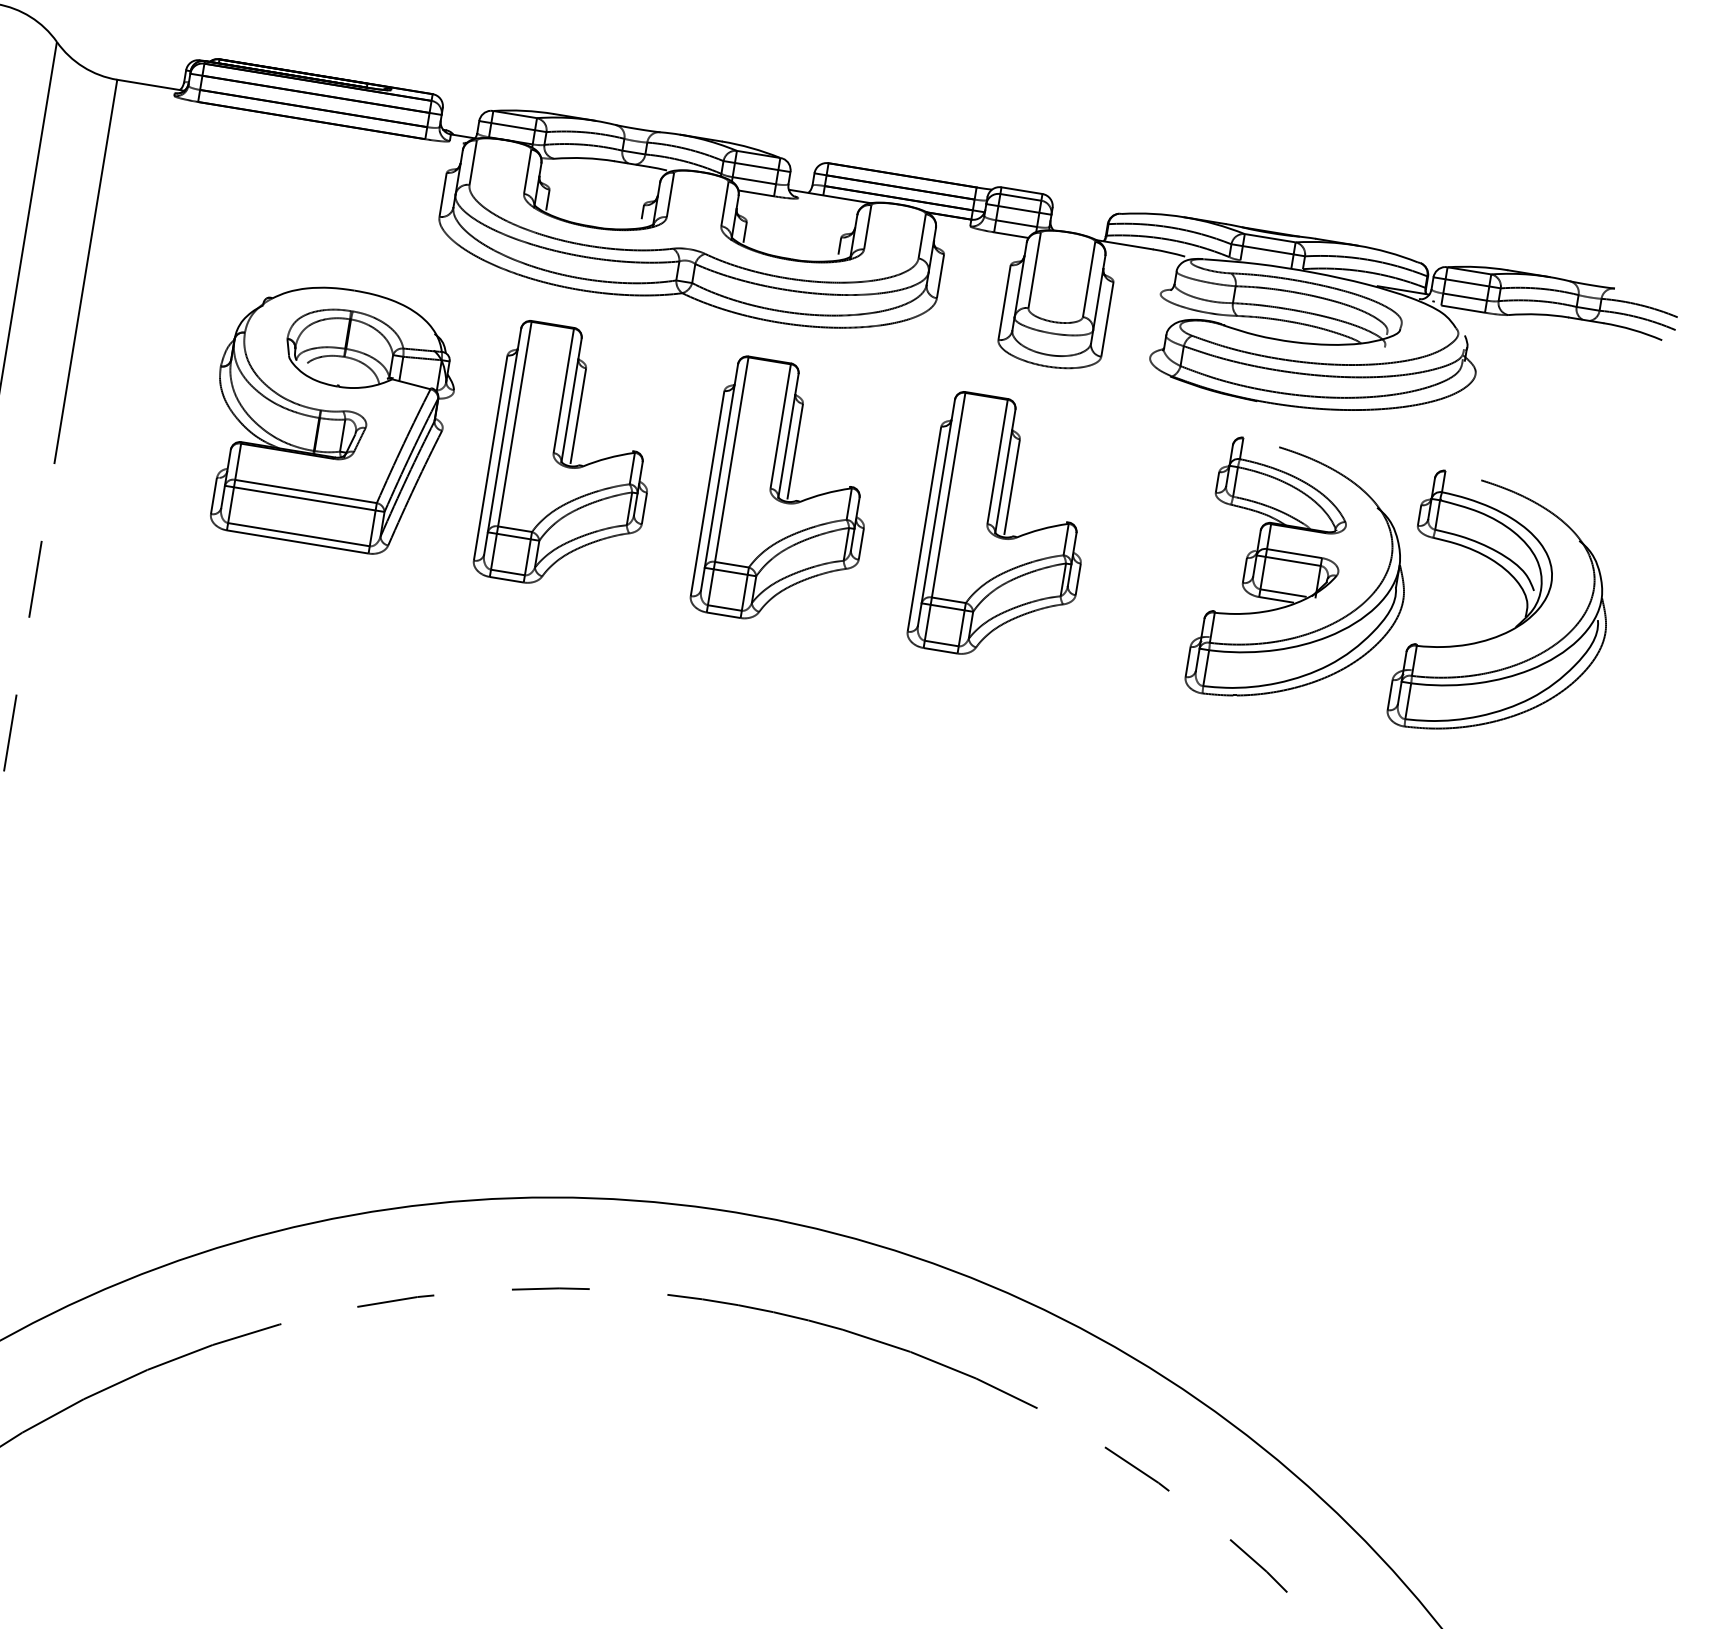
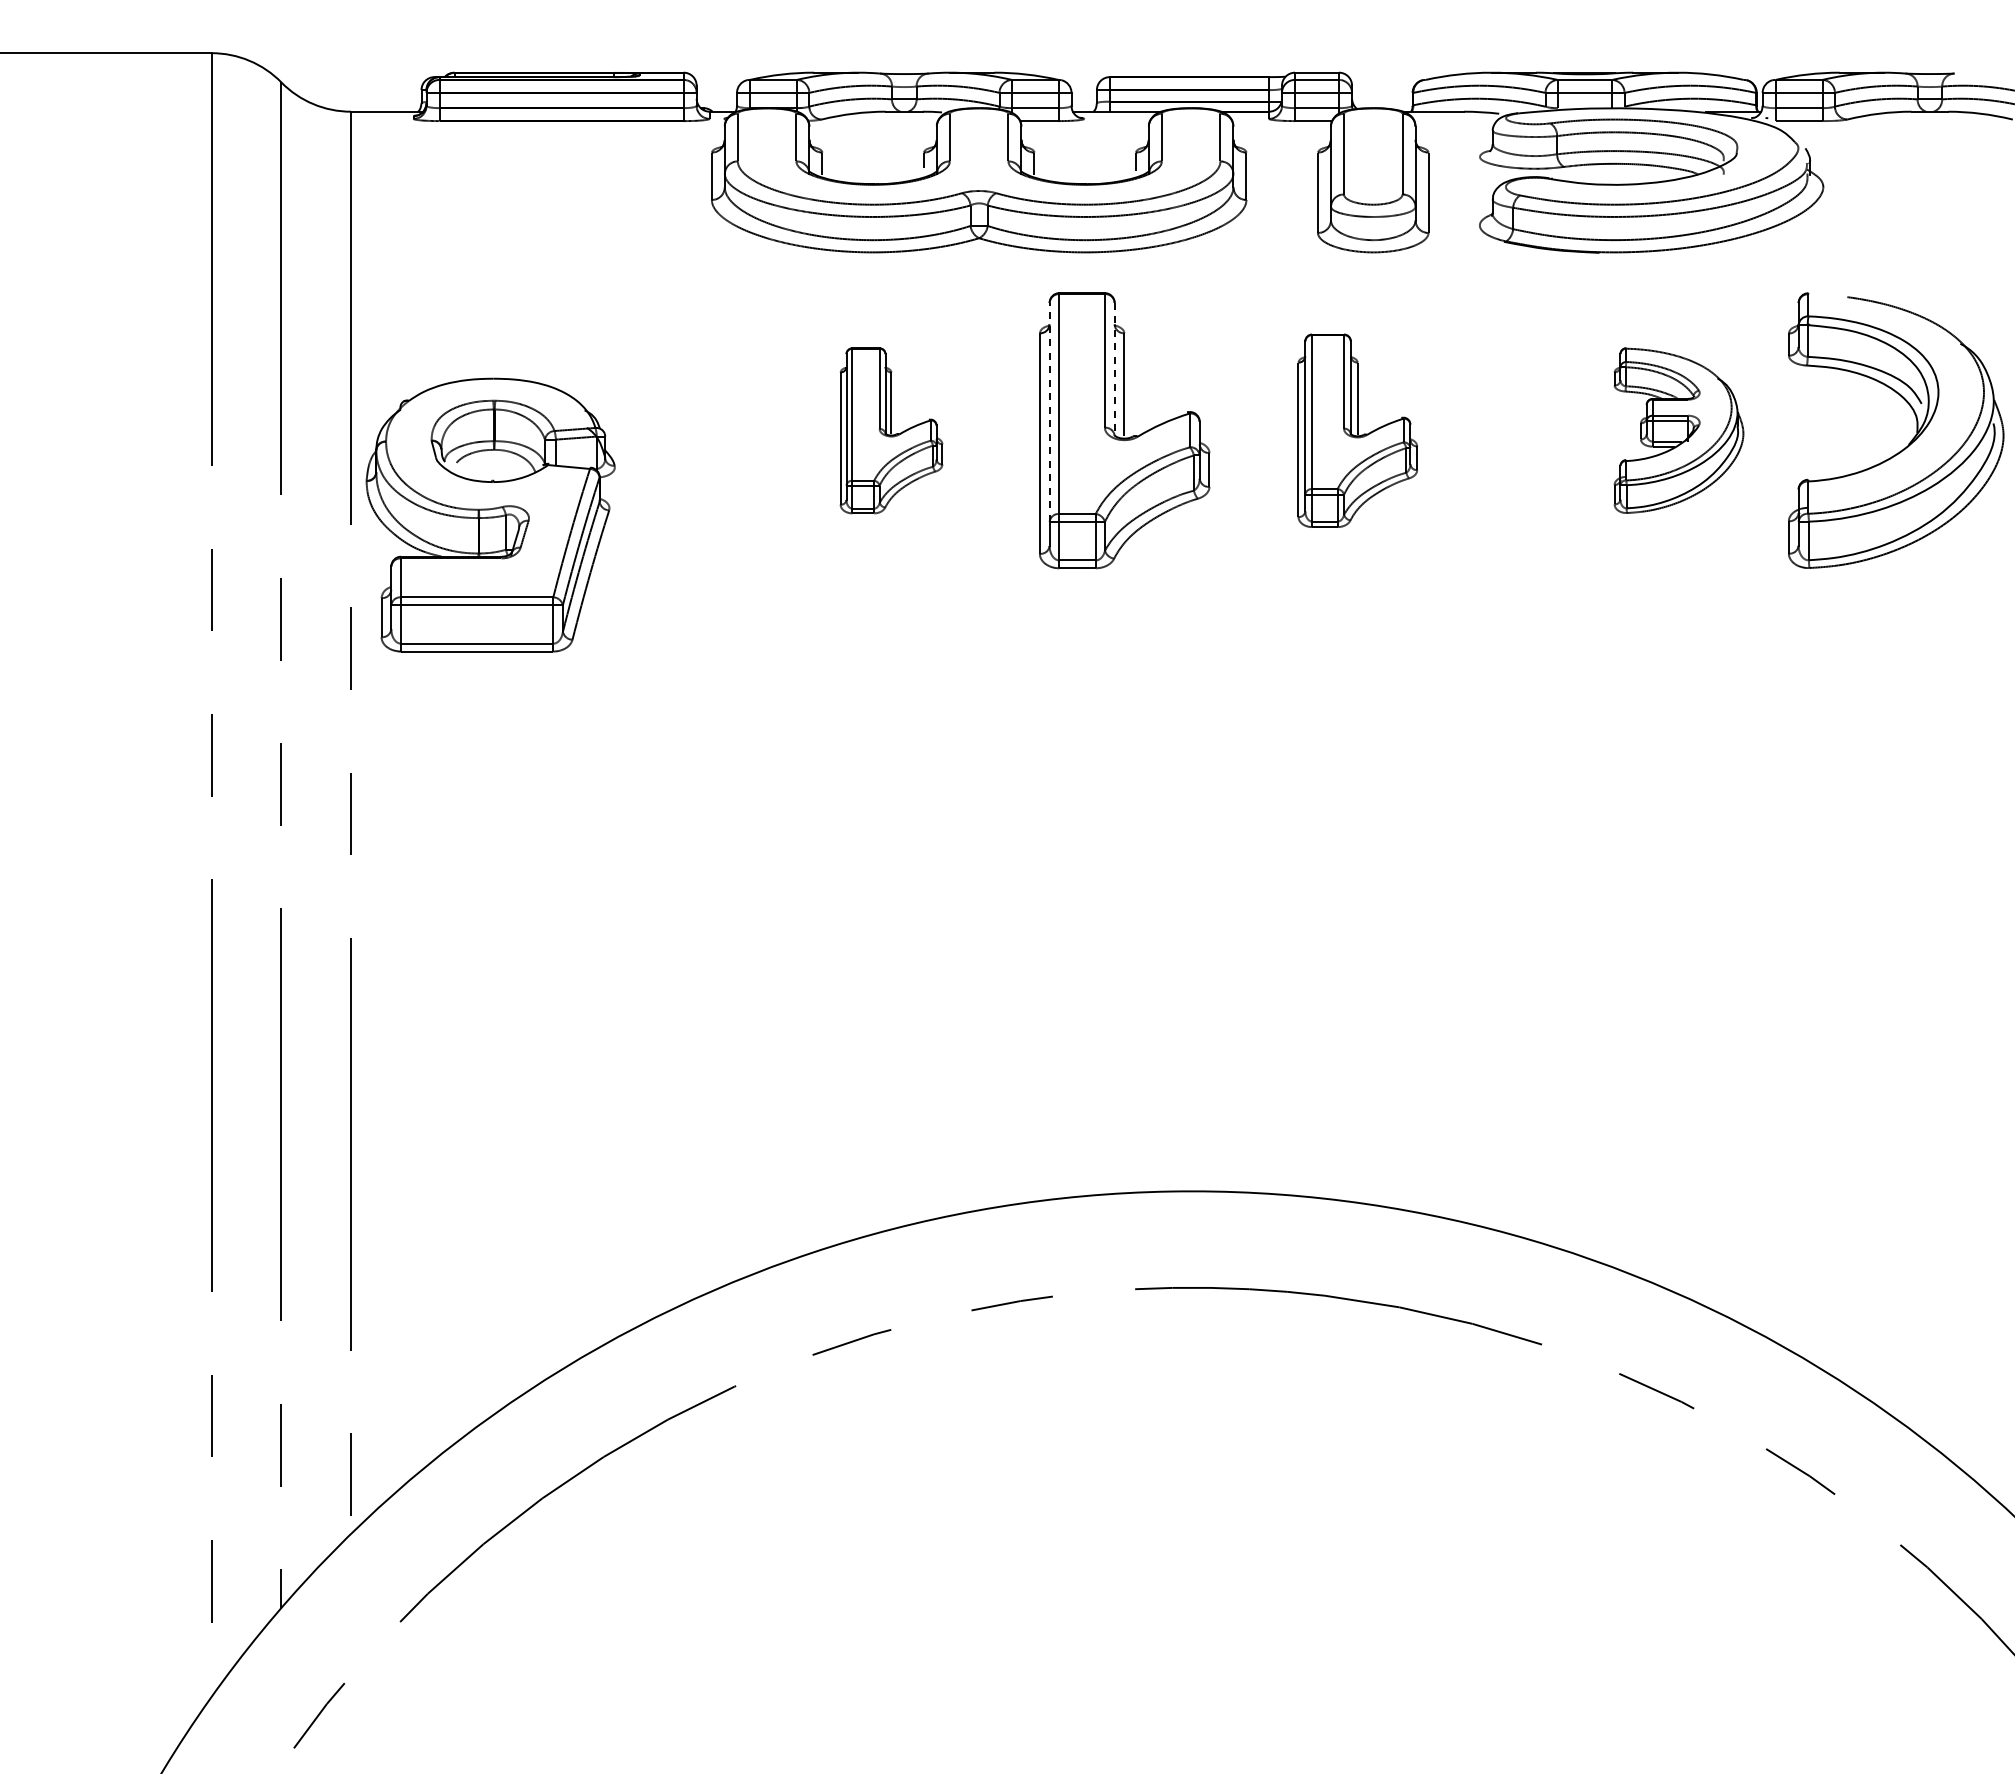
part: (331, 416) -> (490, 514), moved
line: (788, 435) -> (1114, 369), solid -> dashed
part: (571, 458) -> (891, 430), size x0.6
line: (721, 465) -> (1049, 411), solid -> dashed
part: (1005, 529) -> (1357, 430), size x0.7
part: (1303, 578) -> (1678, 430), size x0.6

